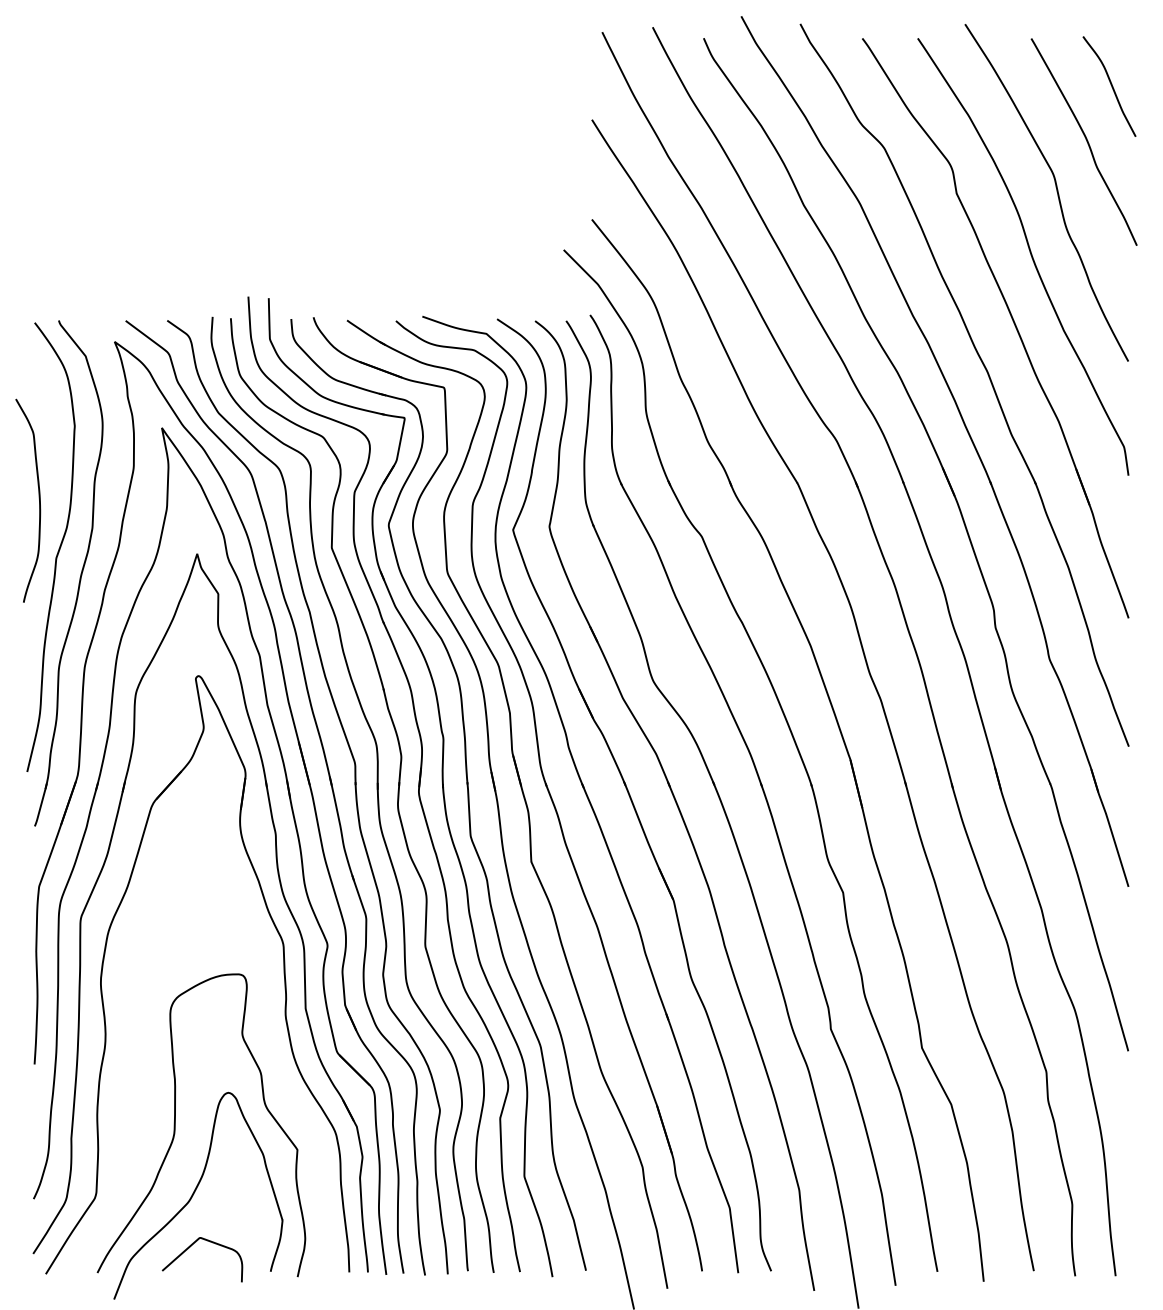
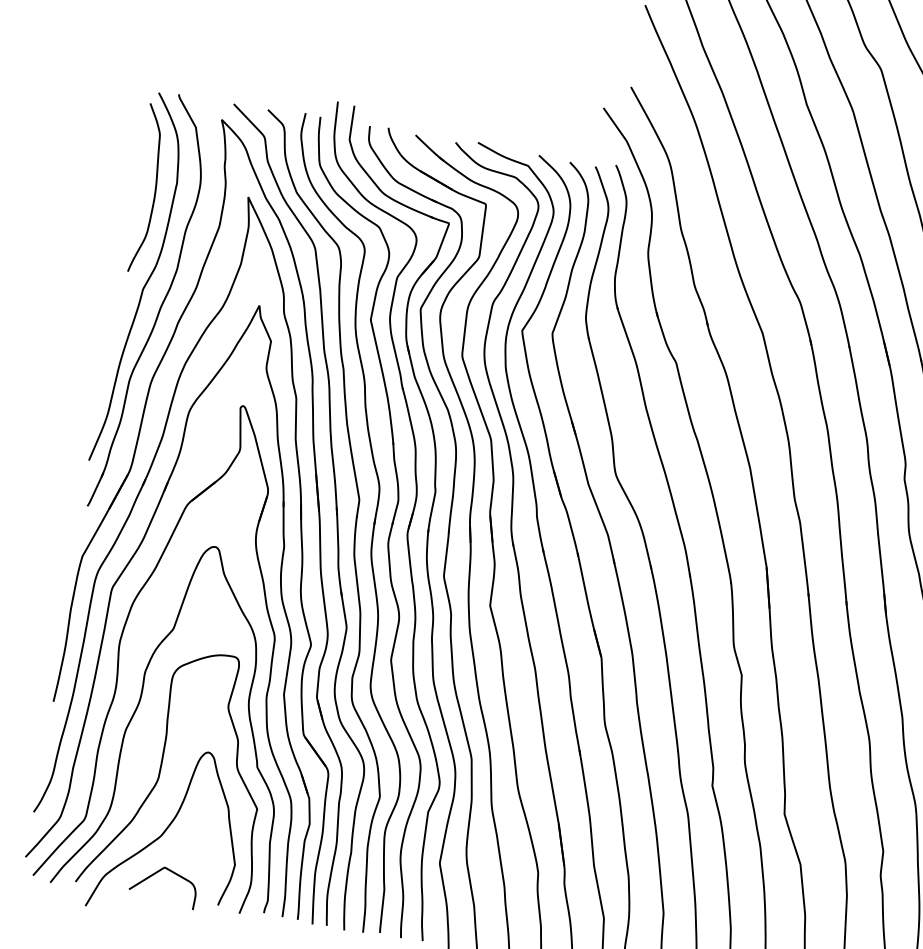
curve: (38, 498) -> (154, 188), moved
curve: (136, 1051) -> (139, 705), added

